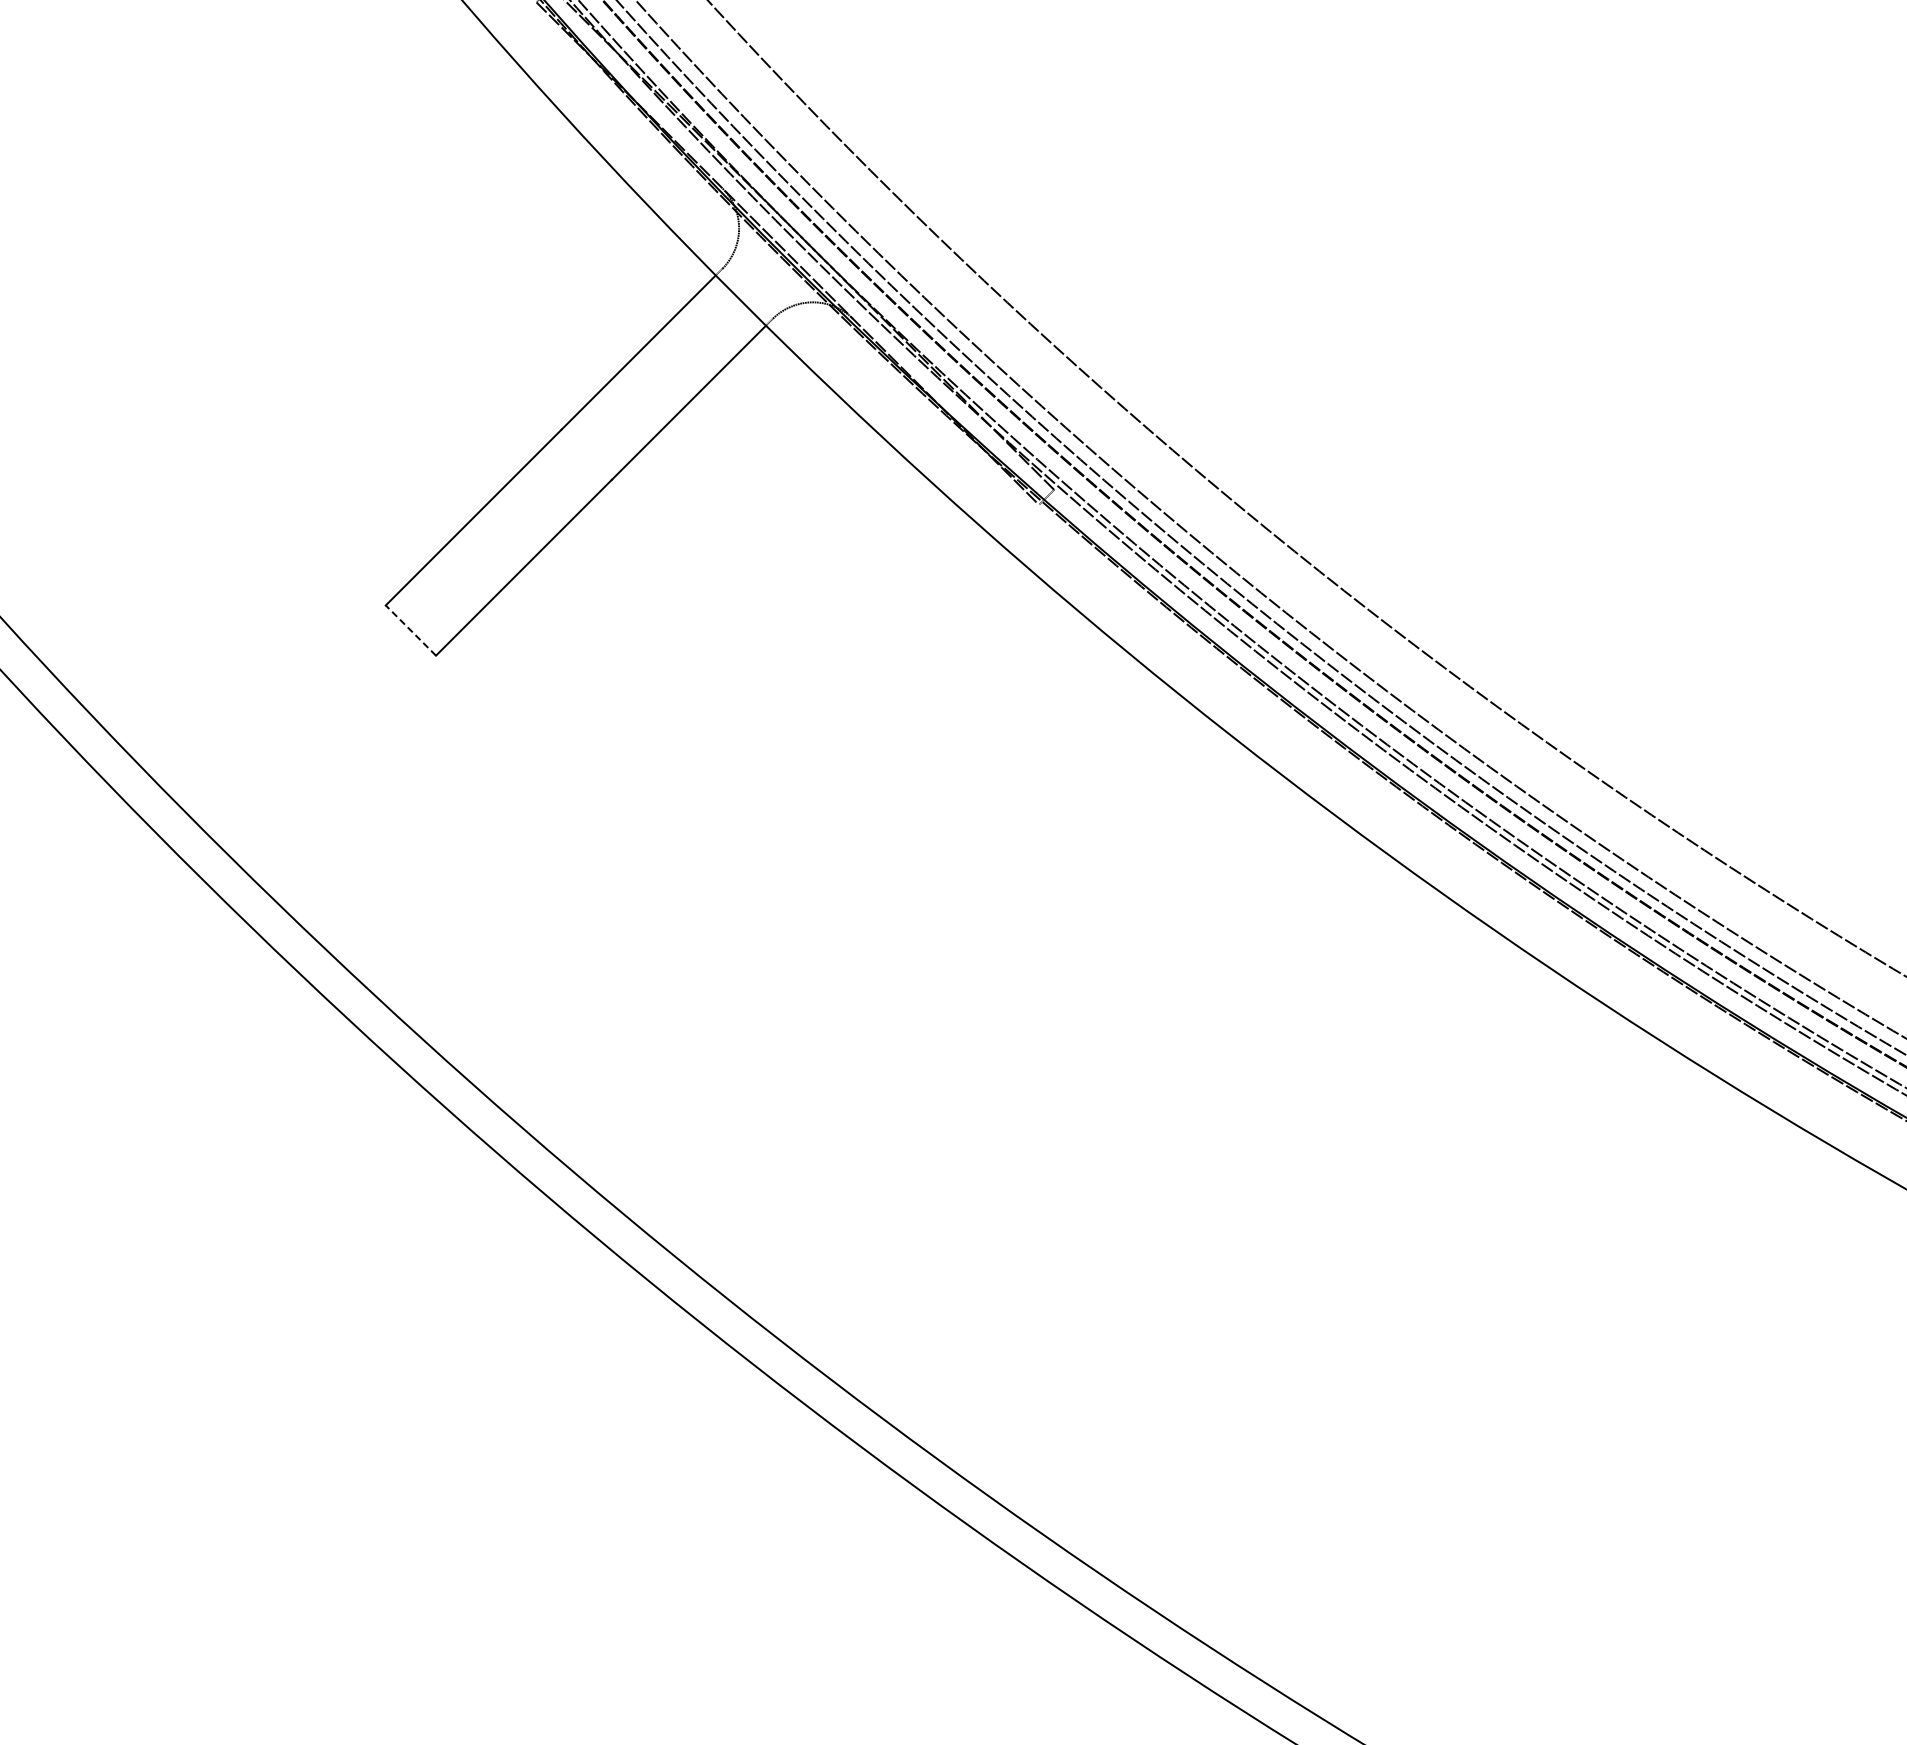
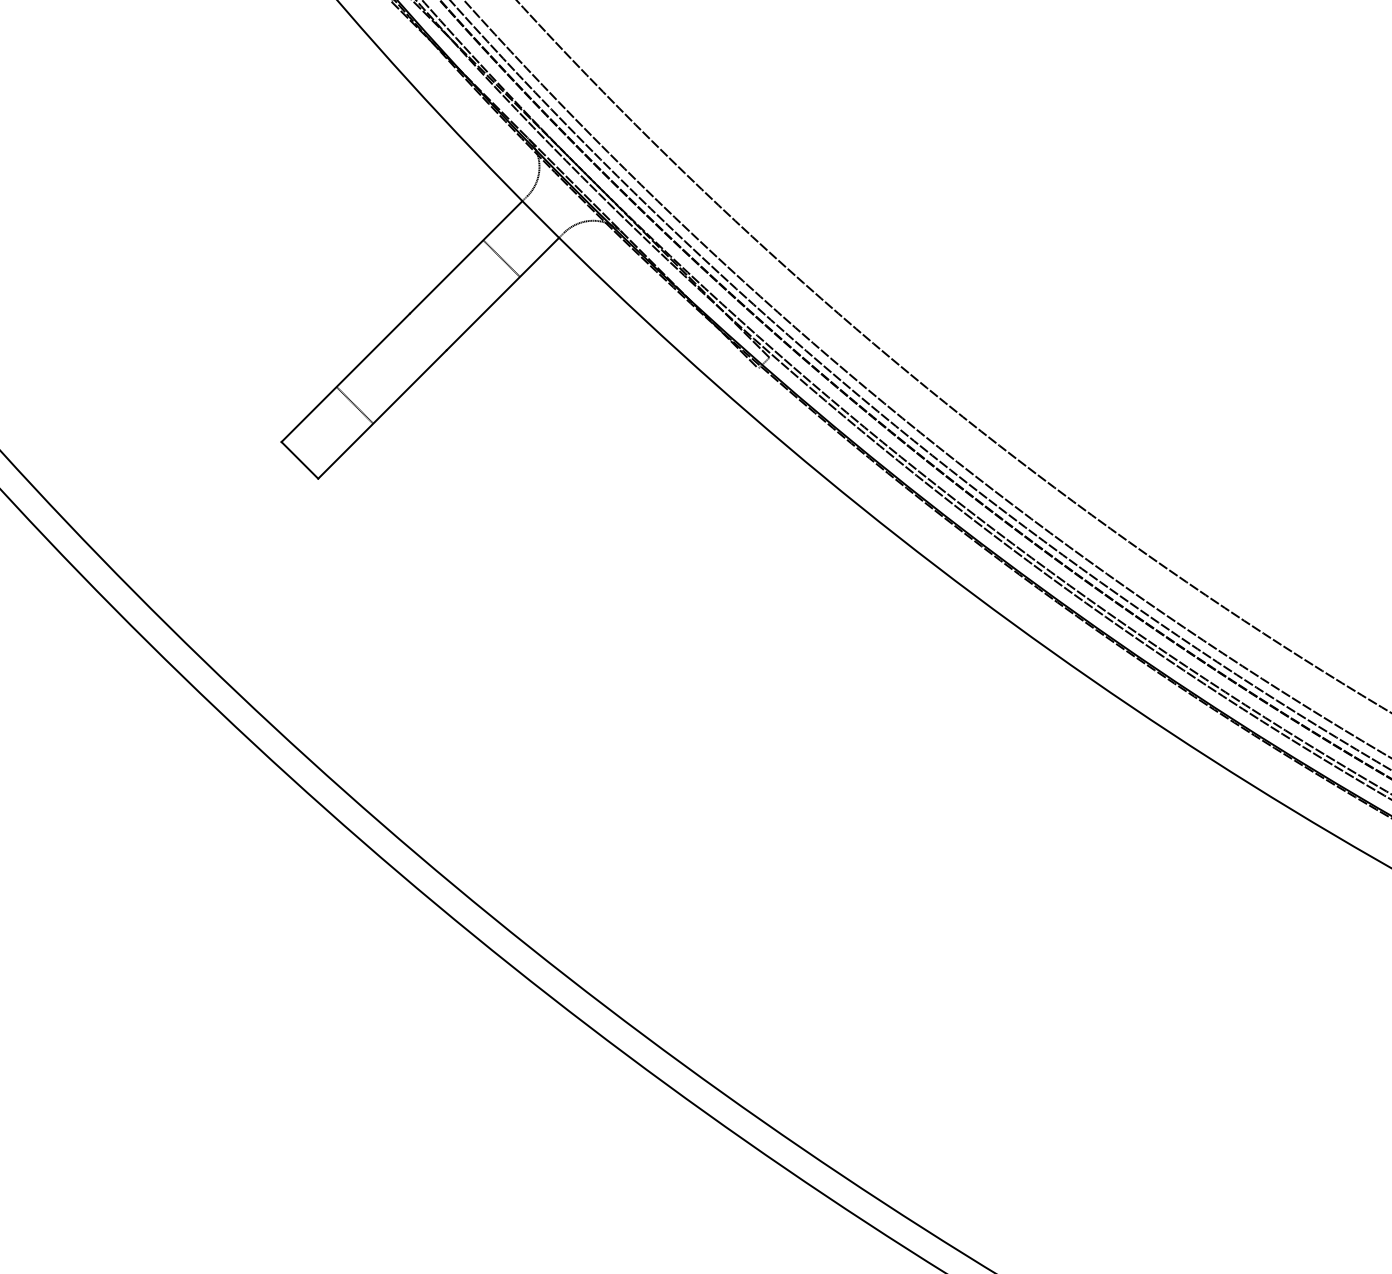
line: (687, 354) -> (501, 258), added
line: (486, 555) -> (355, 405), added
line: (410, 630) -> (299, 460), dashed -> solid

